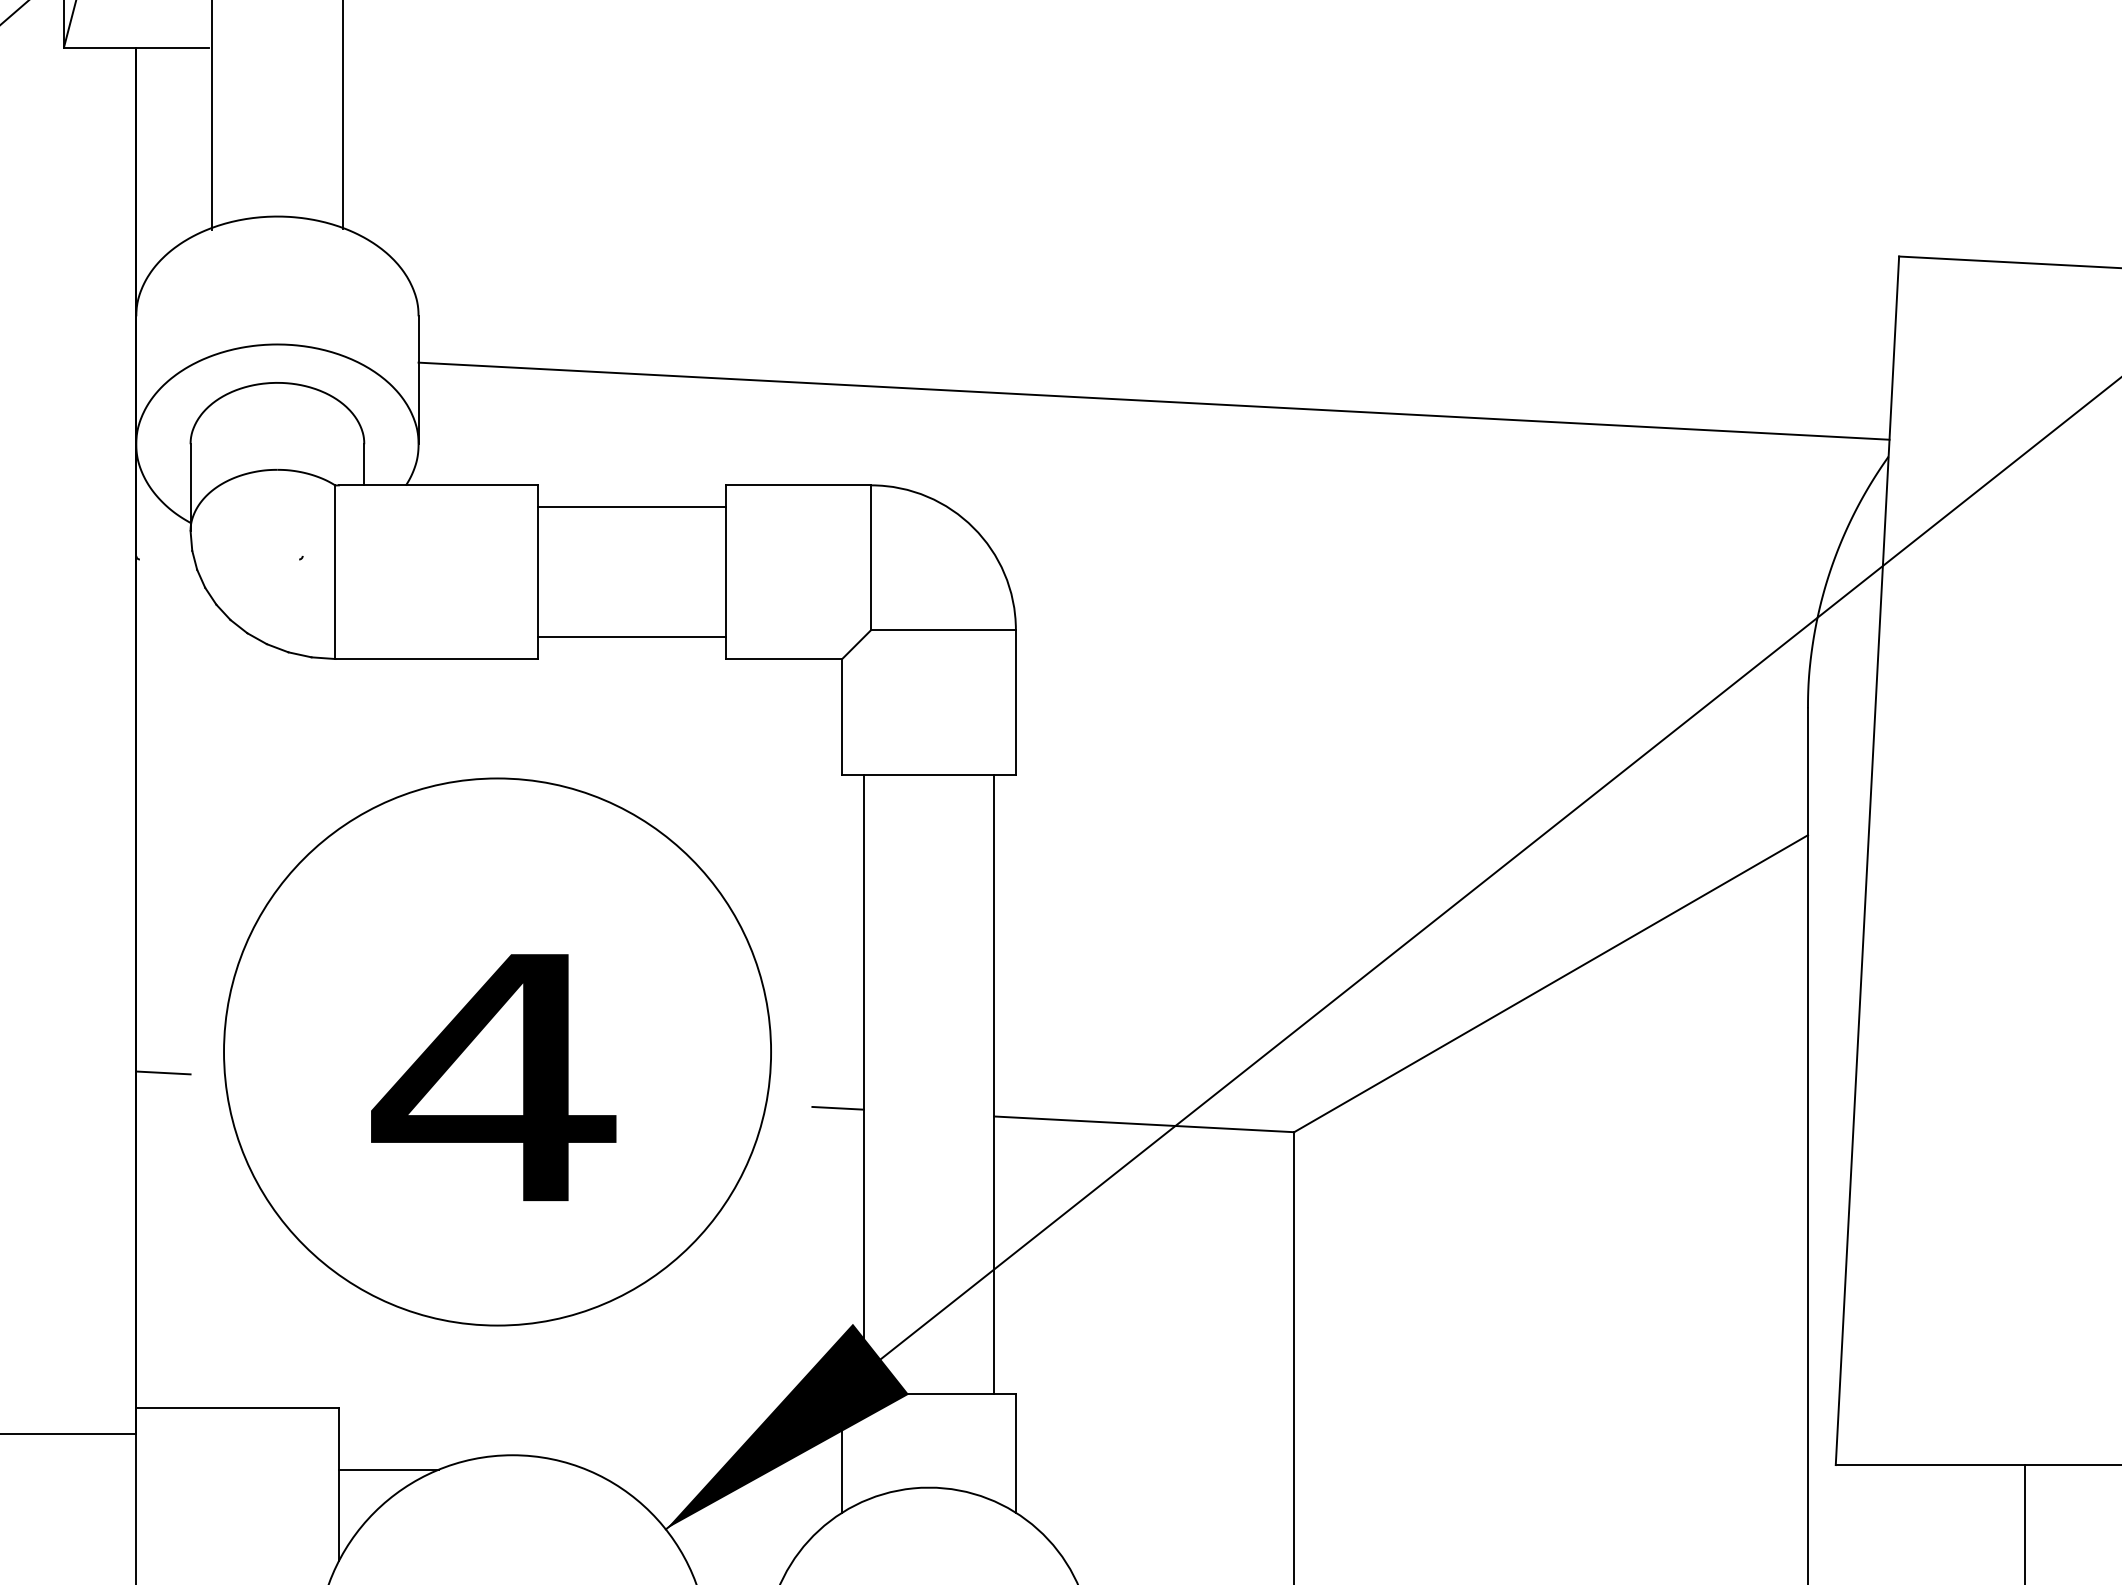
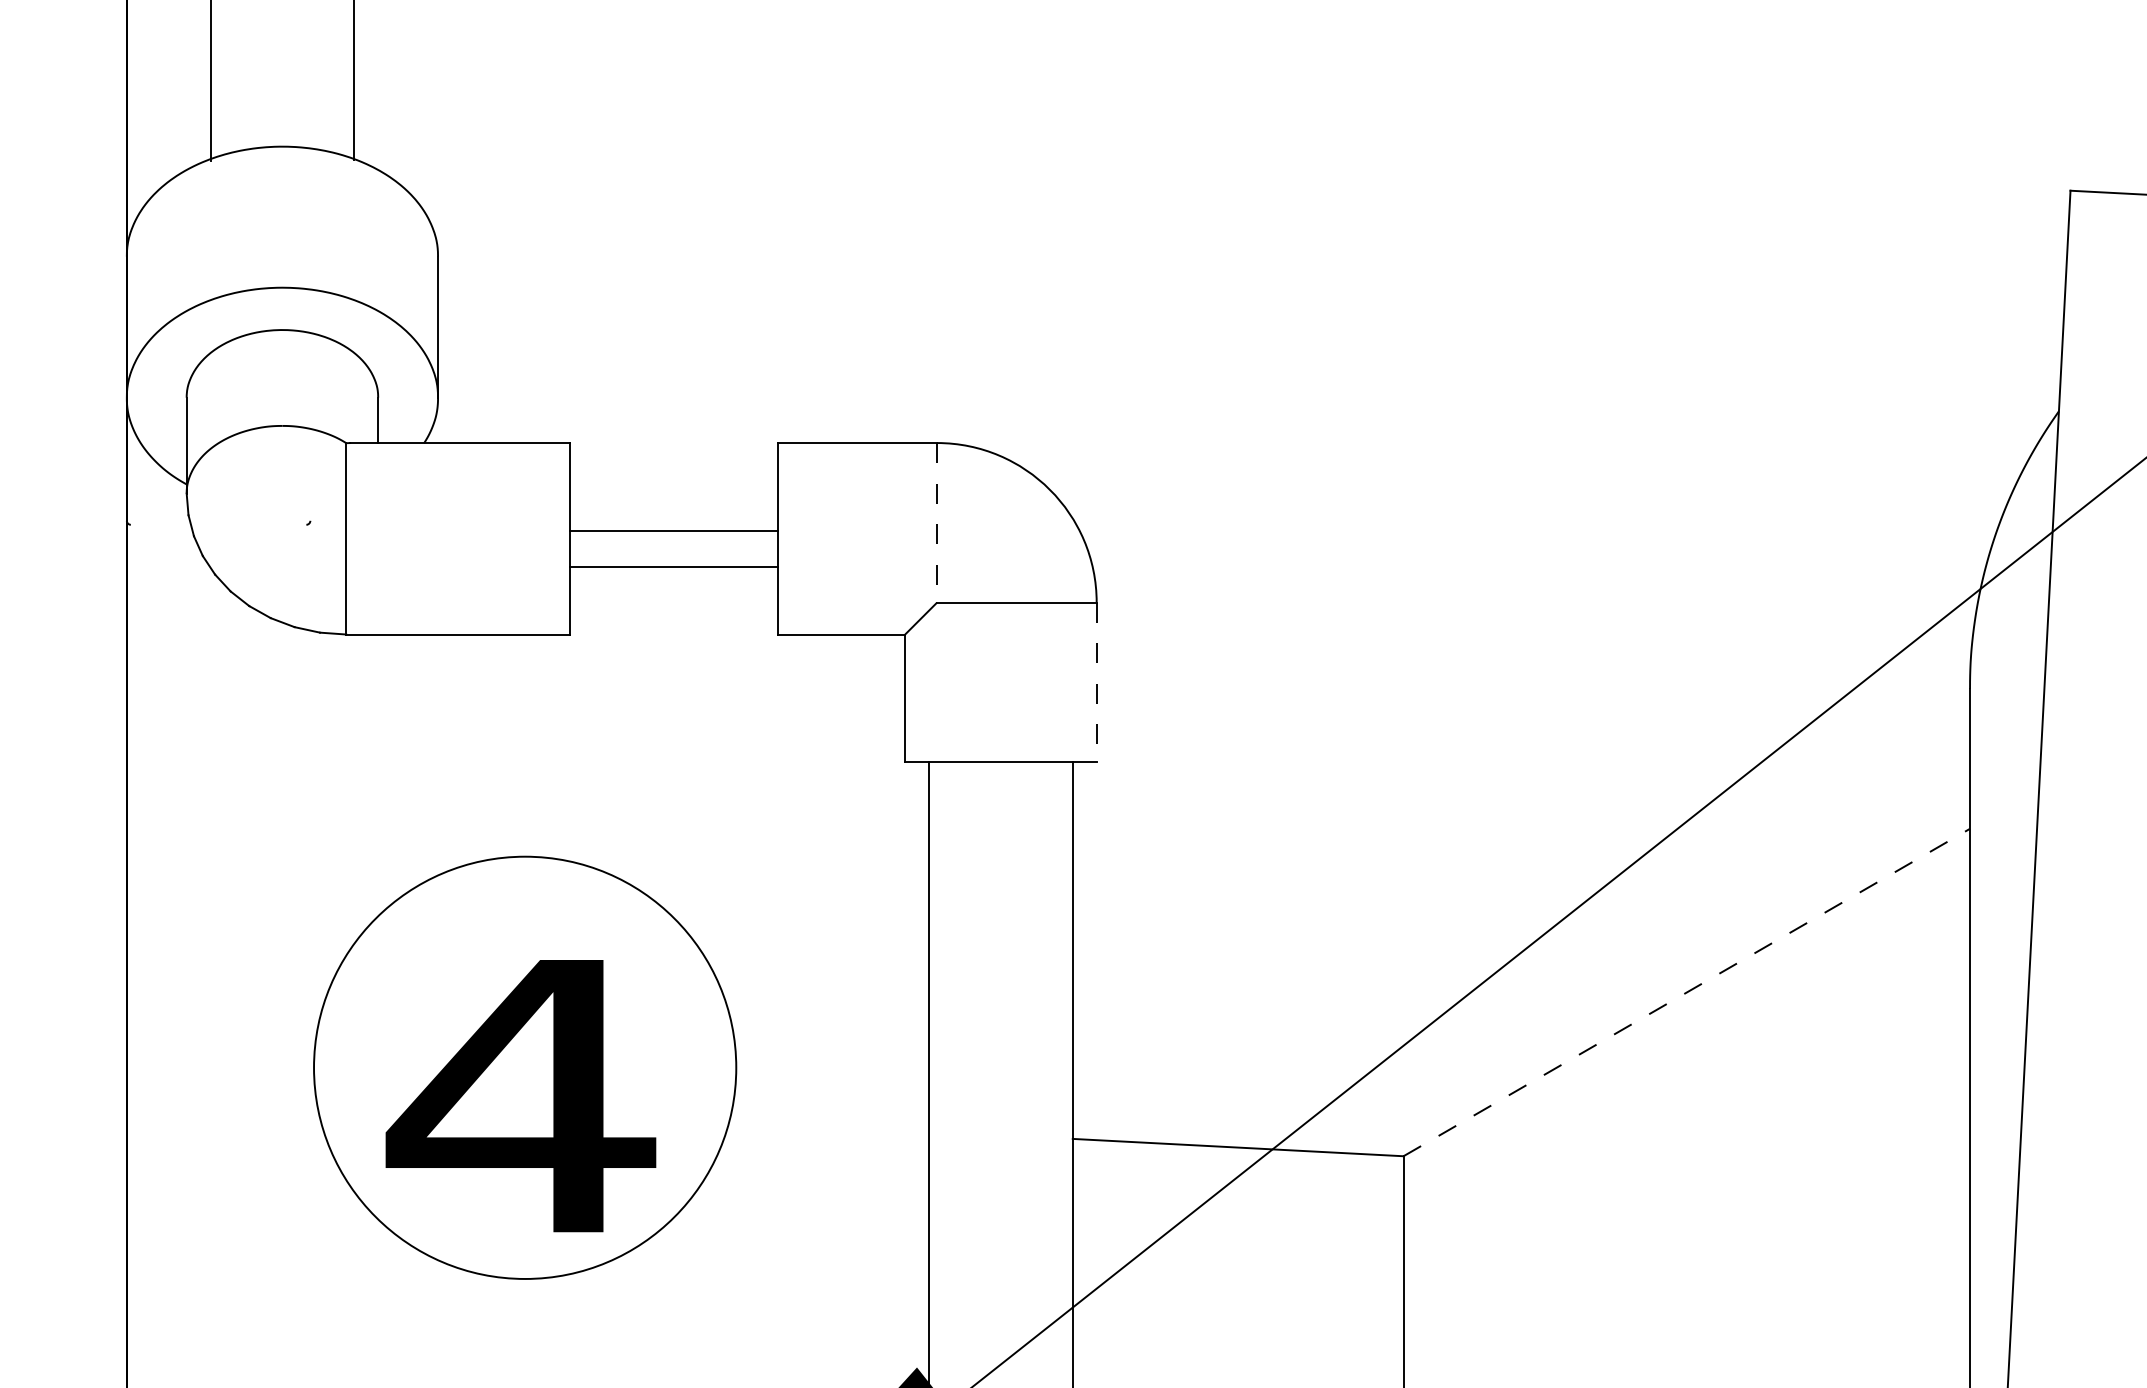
line: (1153, 400) -> (1248, 349), removed
line: (631, 507) -> (672, 567), moved
line: (871, 558) -> (937, 523), solid -> dashed
line: (631, 637) -> (672, 531), moved
line: (1015, 702) -> (1096, 682), solid -> dashed
line: (1551, 983) -> (1687, 992), solid -> dashed
circle: (497, 1051) -> (525, 1067), size x0.7
line: (163, 1072) -> (156, 1090), removed
line: (837, 1107) -> (899, 1129), removed

